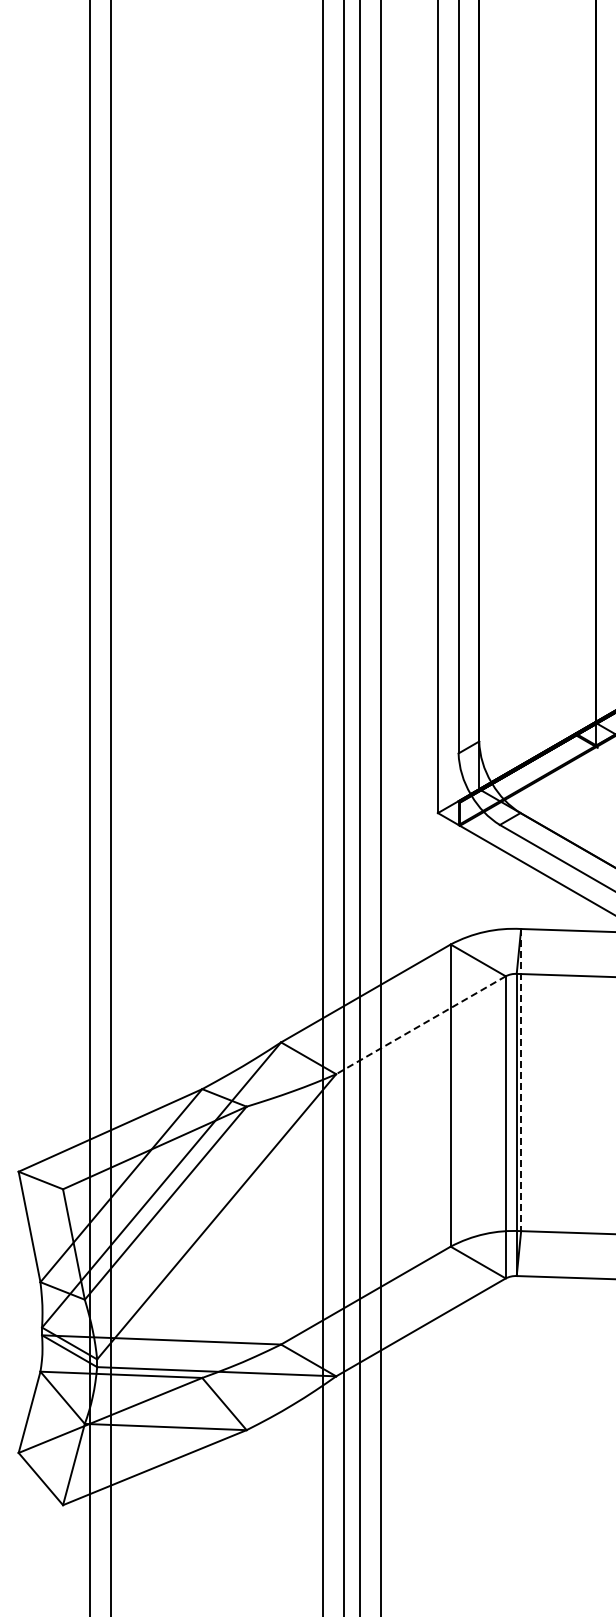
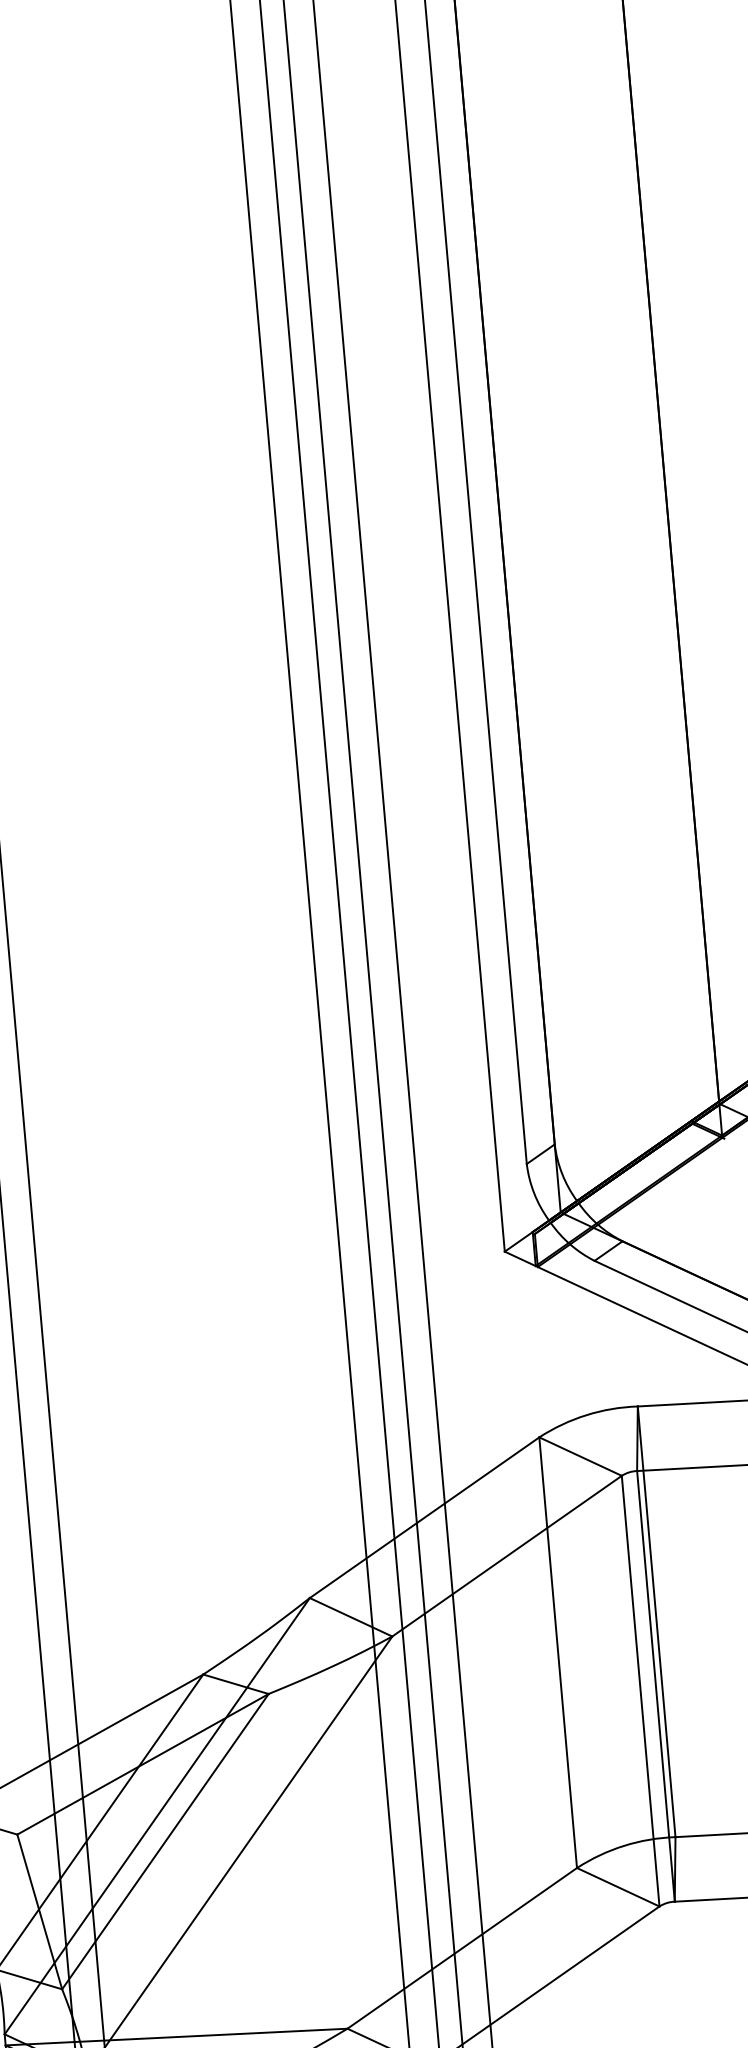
line: (420, 1025) -> (506, 1556), dashed -> solid
line: (521, 1080) -> (657, 1622), dashed -> solid

